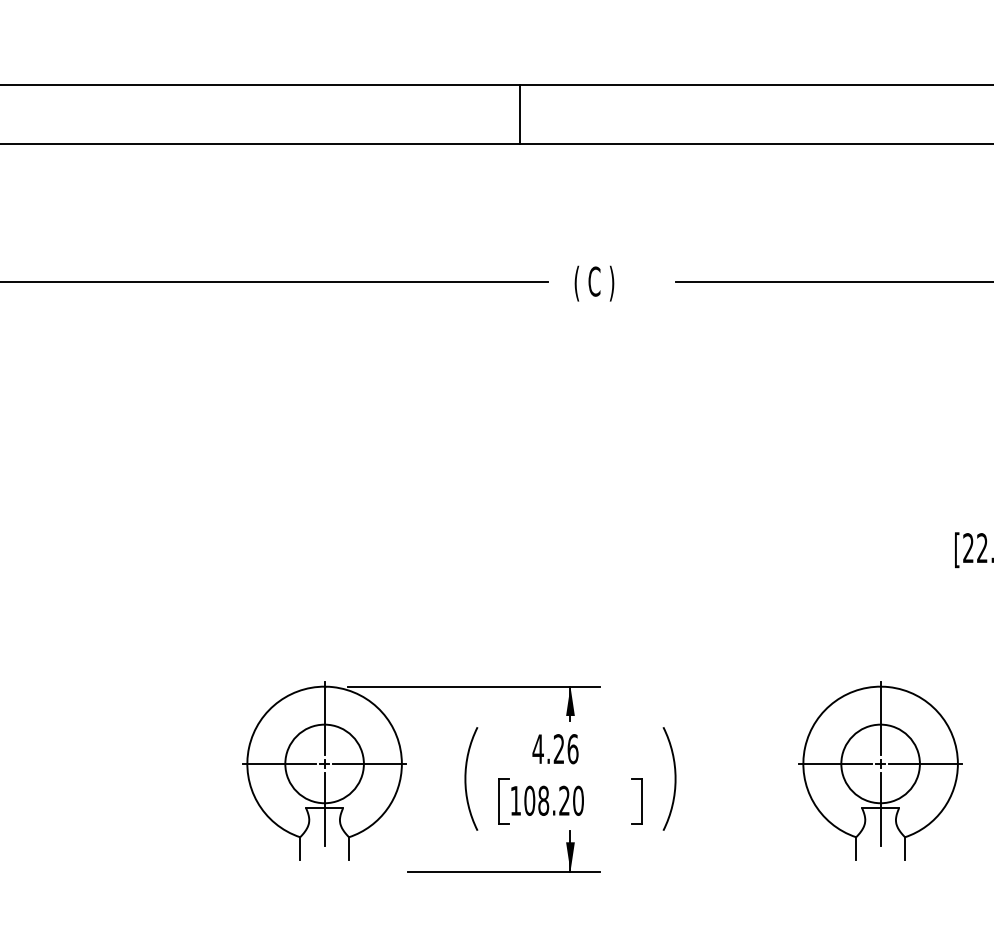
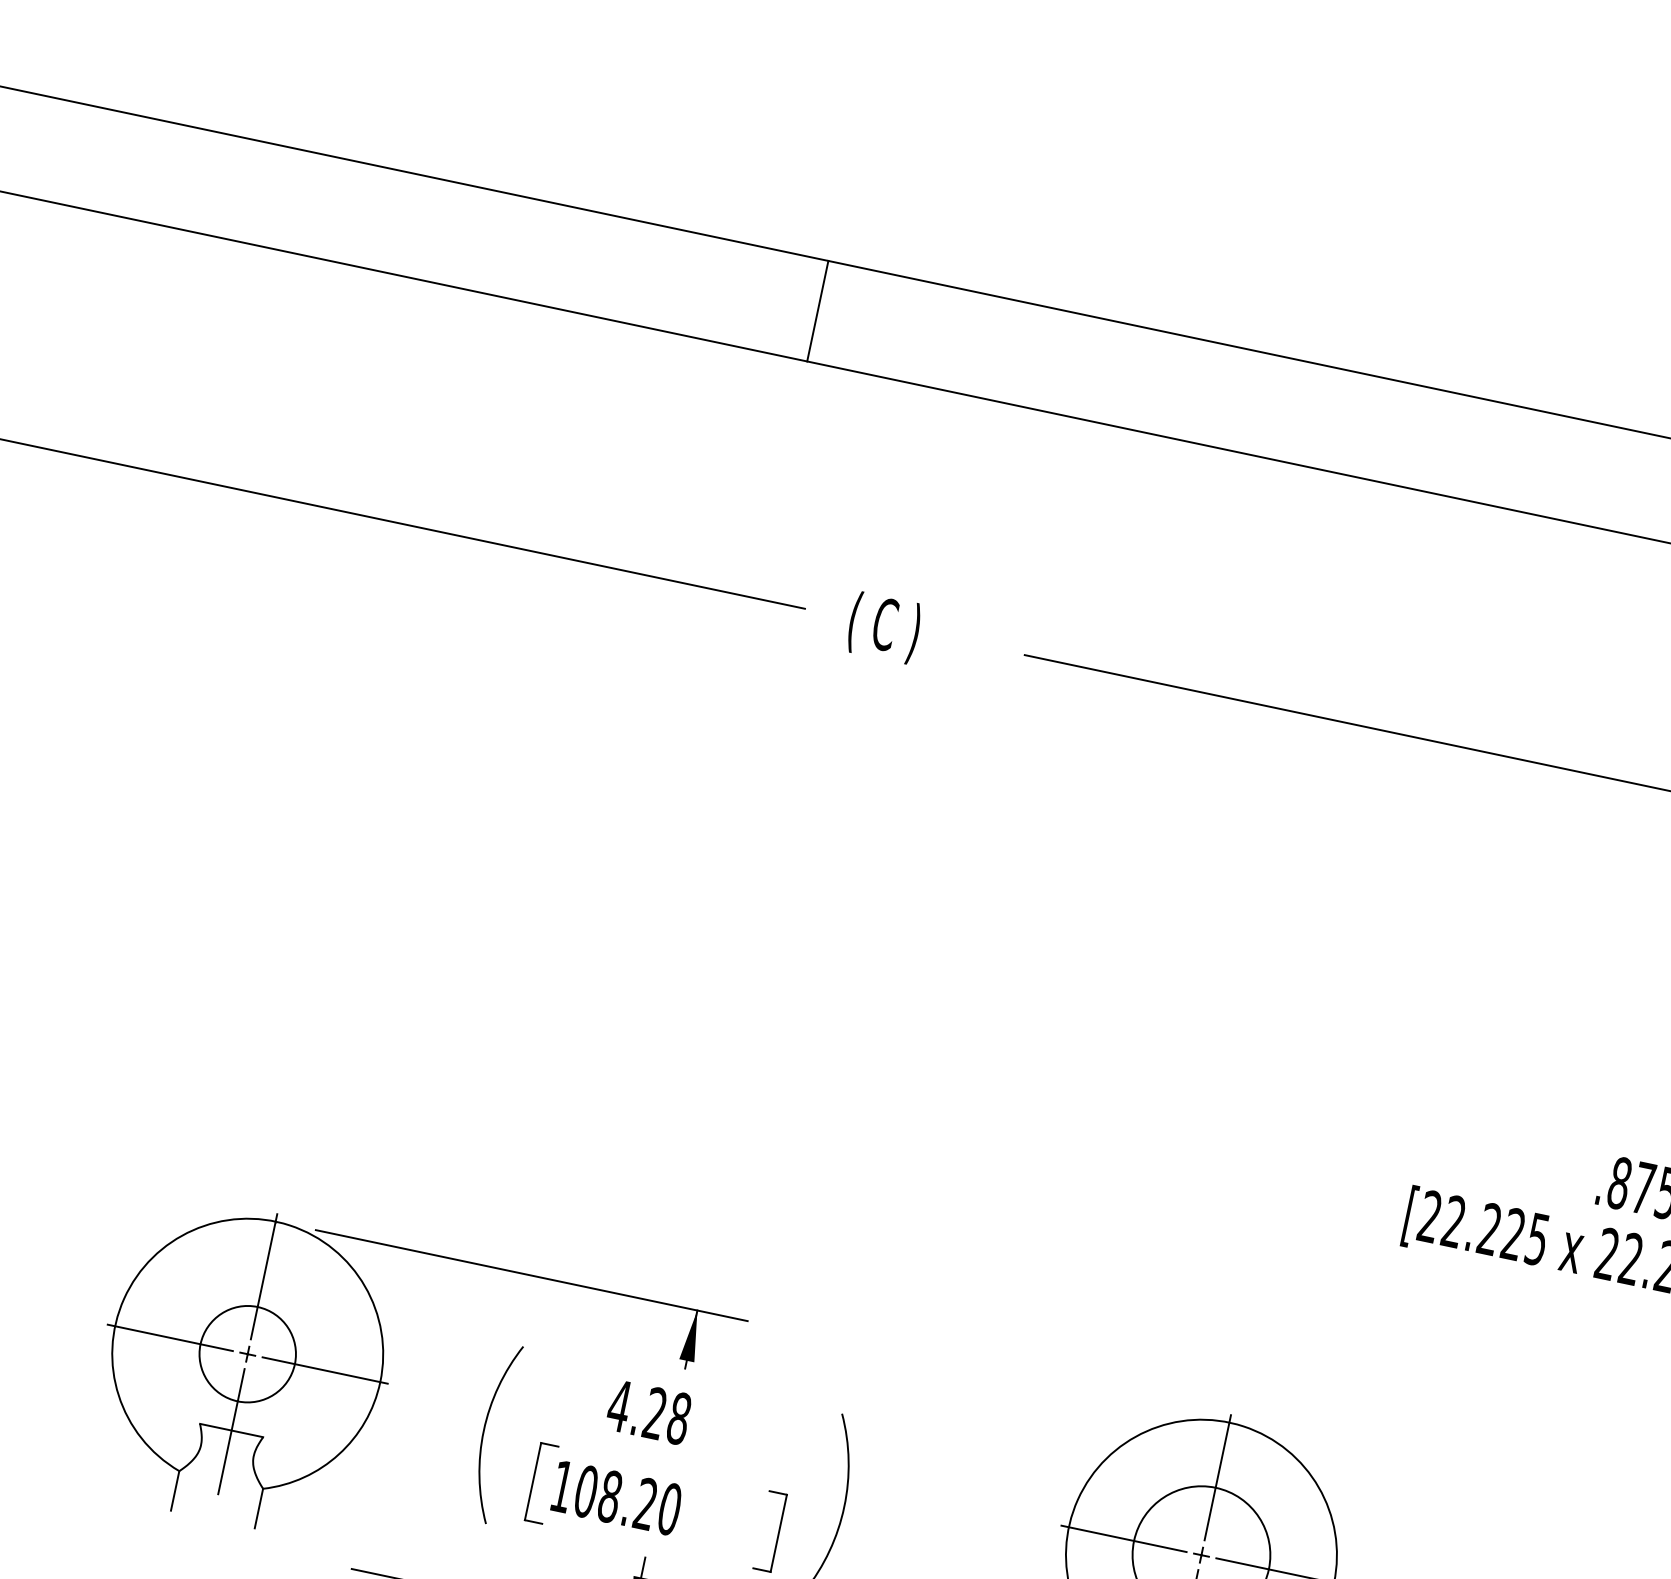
text: (572, 749) -> (678, 1419), 4.26 -> 4.28
circle: (324, 763) -> (247, 1353), size x0.7

